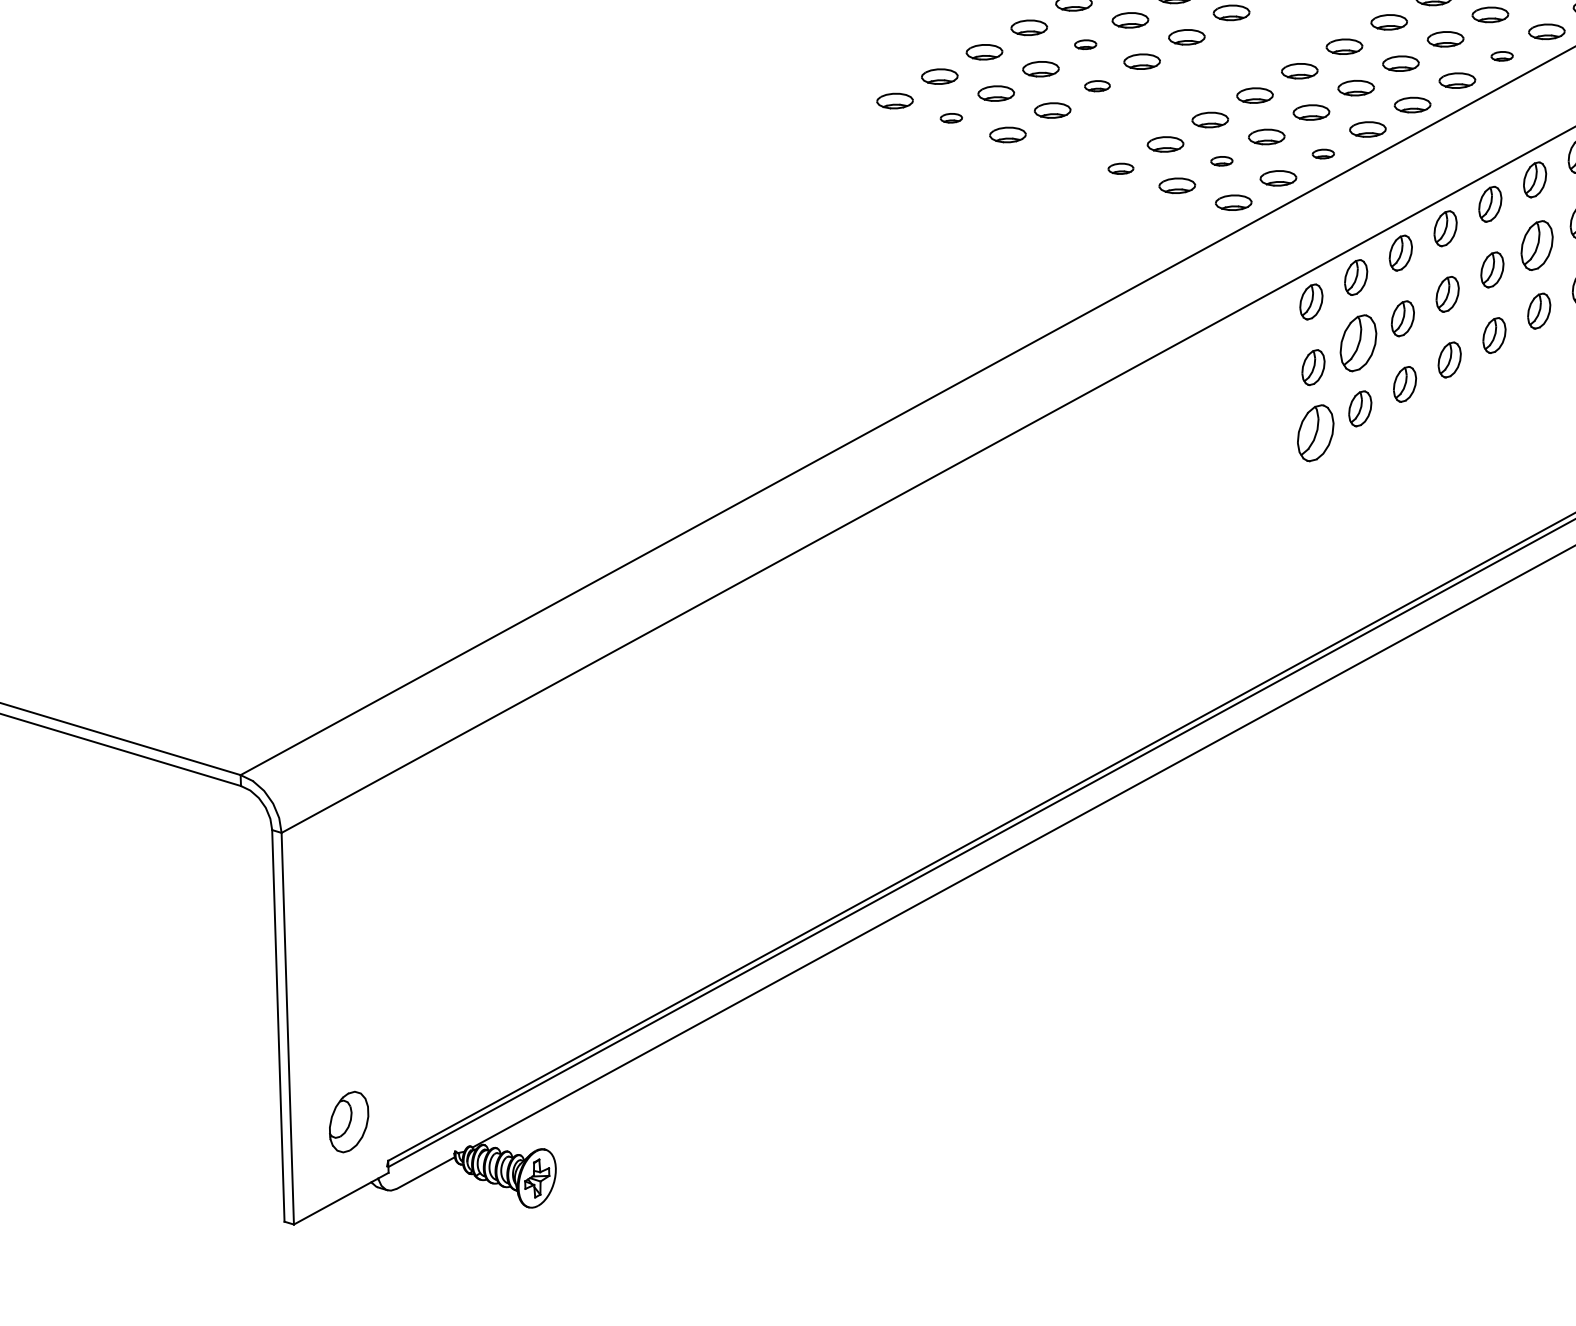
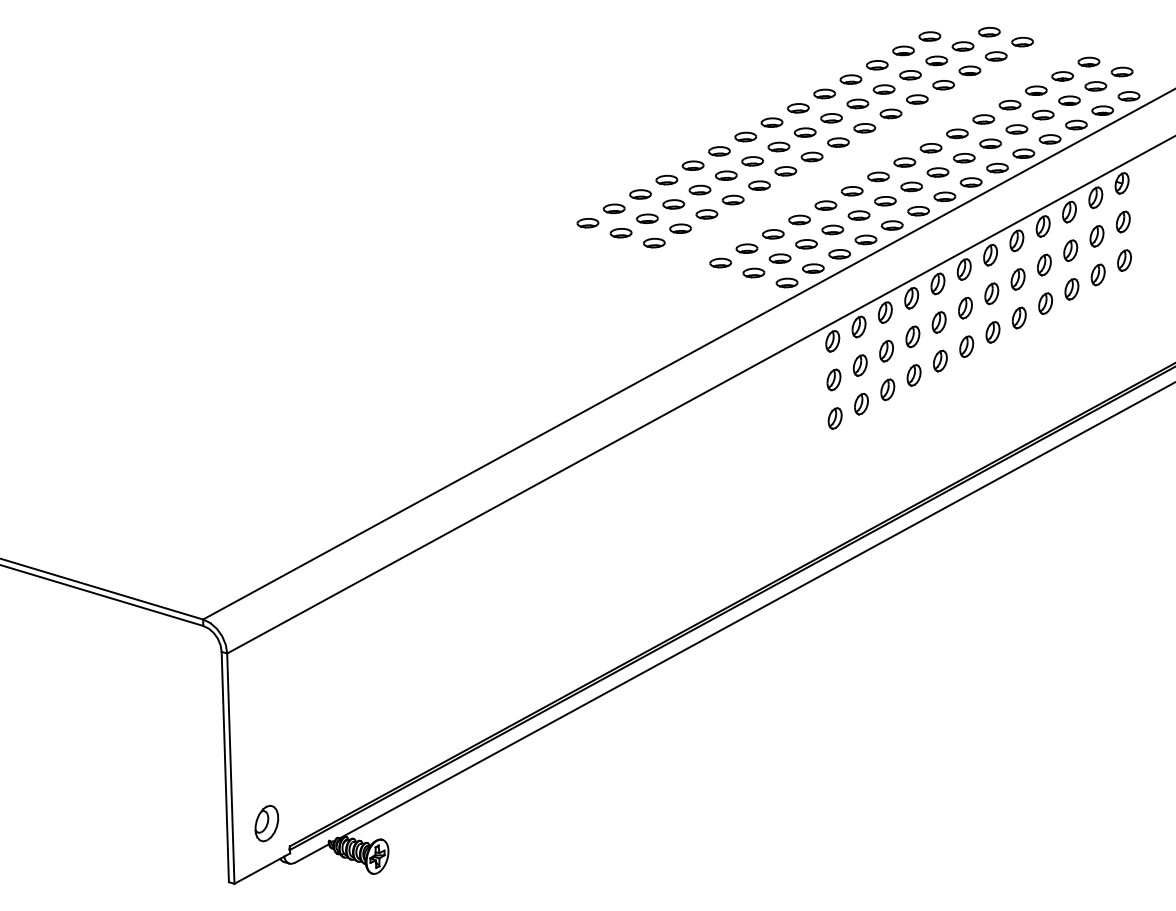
part: (1084, 43) -> (699, 189), size x1.67
part: (1501, 55) -> (944, 196), size x1.67
part: (1096, 86) -> (706, 214), size x1.43
part: (950, 118) -> (620, 233), size x1.67
part: (1322, 154) -> (839, 254), size x1.67
part: (1220, 161) -> (779, 258), size x1.67
part: (1120, 167) -> (720, 262), size x1.43
part: (1537, 244) -> (965, 307), size x0.71
part: (1356, 343) -> (859, 365), size x0.62
part: (1314, 433) -> (834, 418), size x0.62

